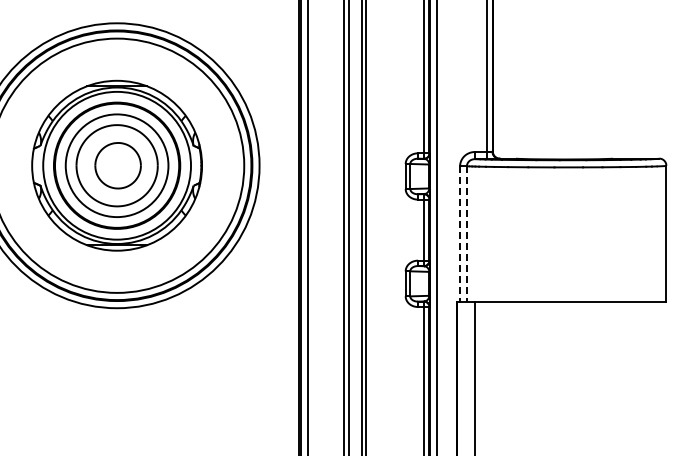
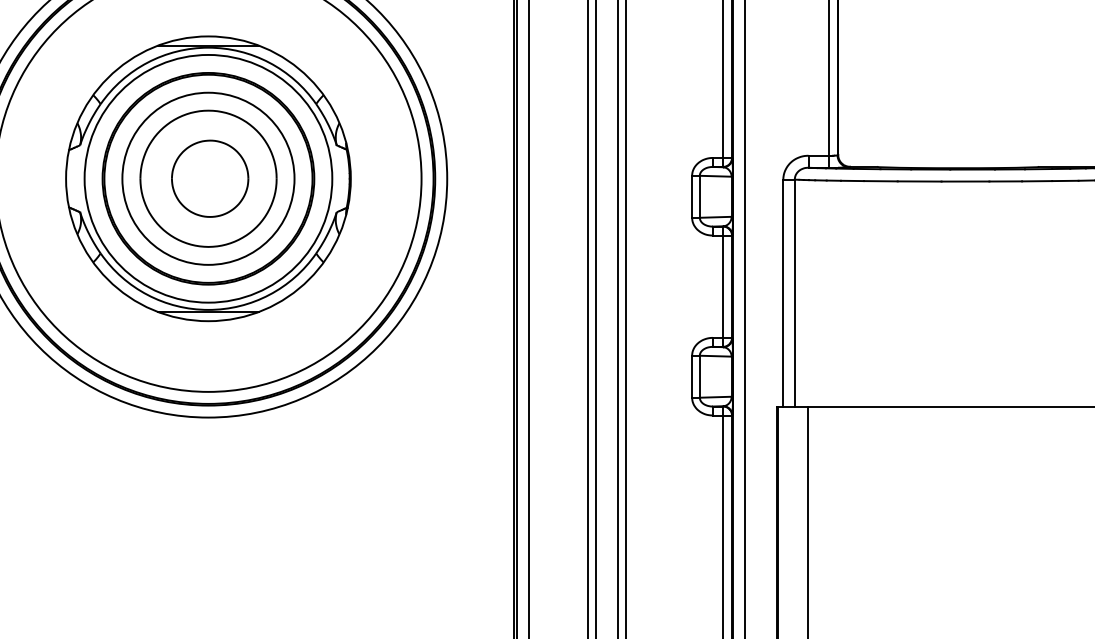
line: (460, 233) -> (783, 292), dashed -> solid
line: (466, 233) -> (794, 292), dashed -> solid

